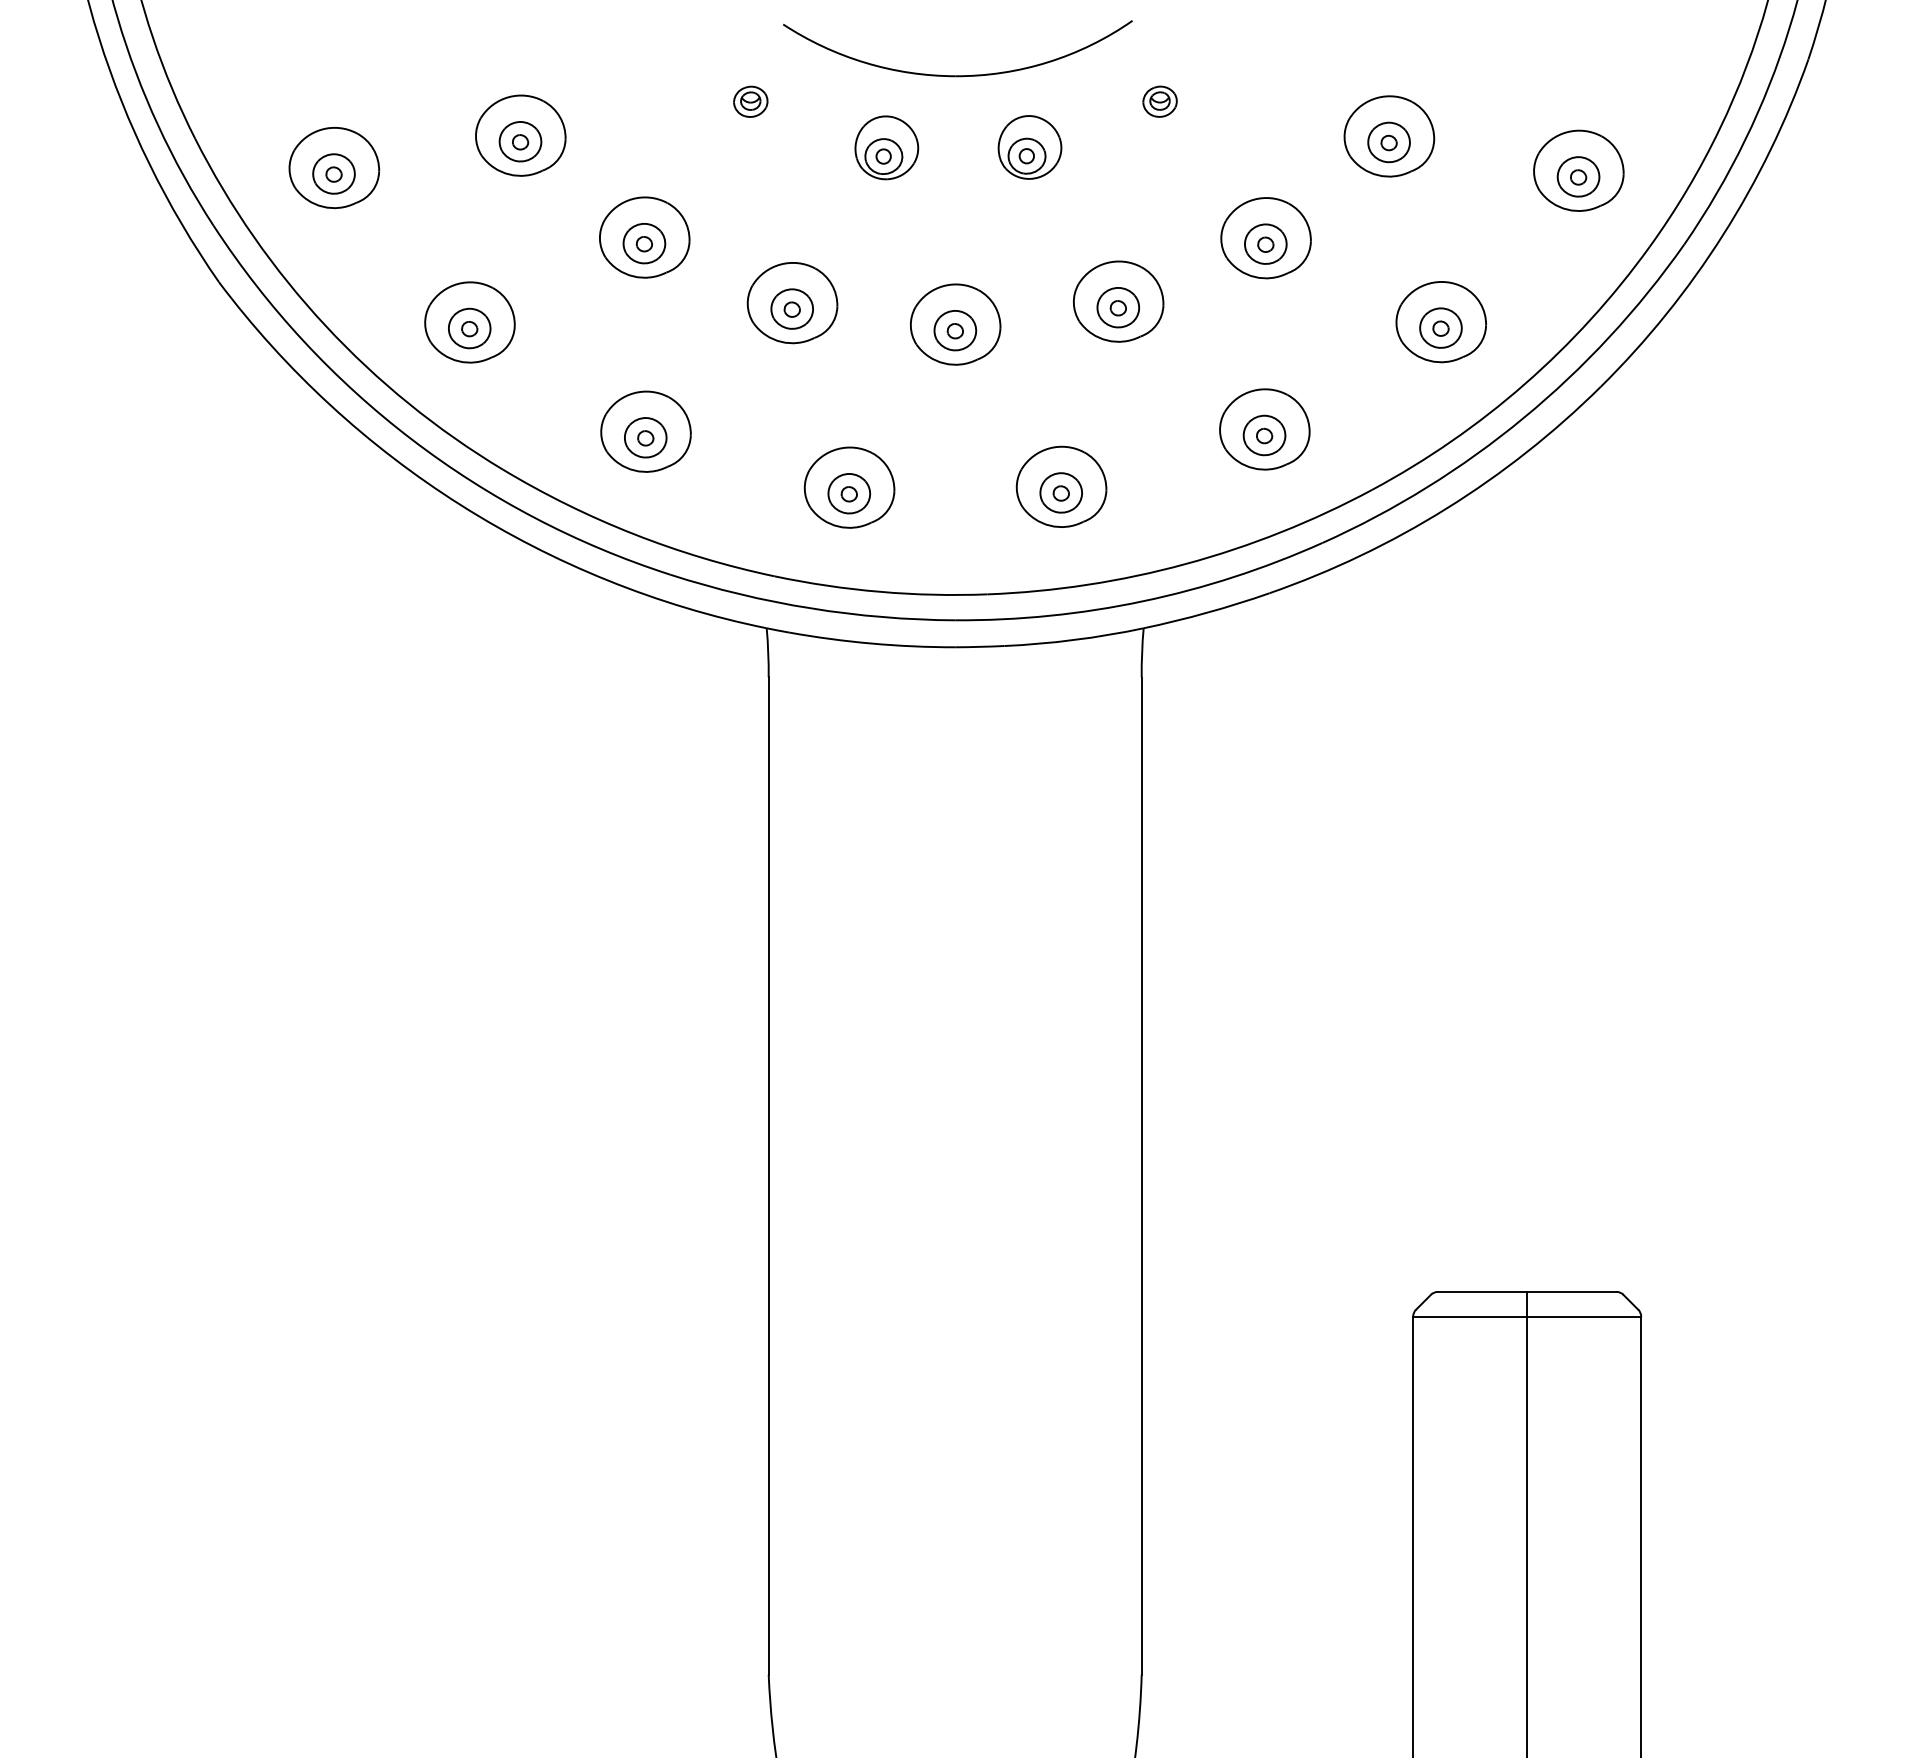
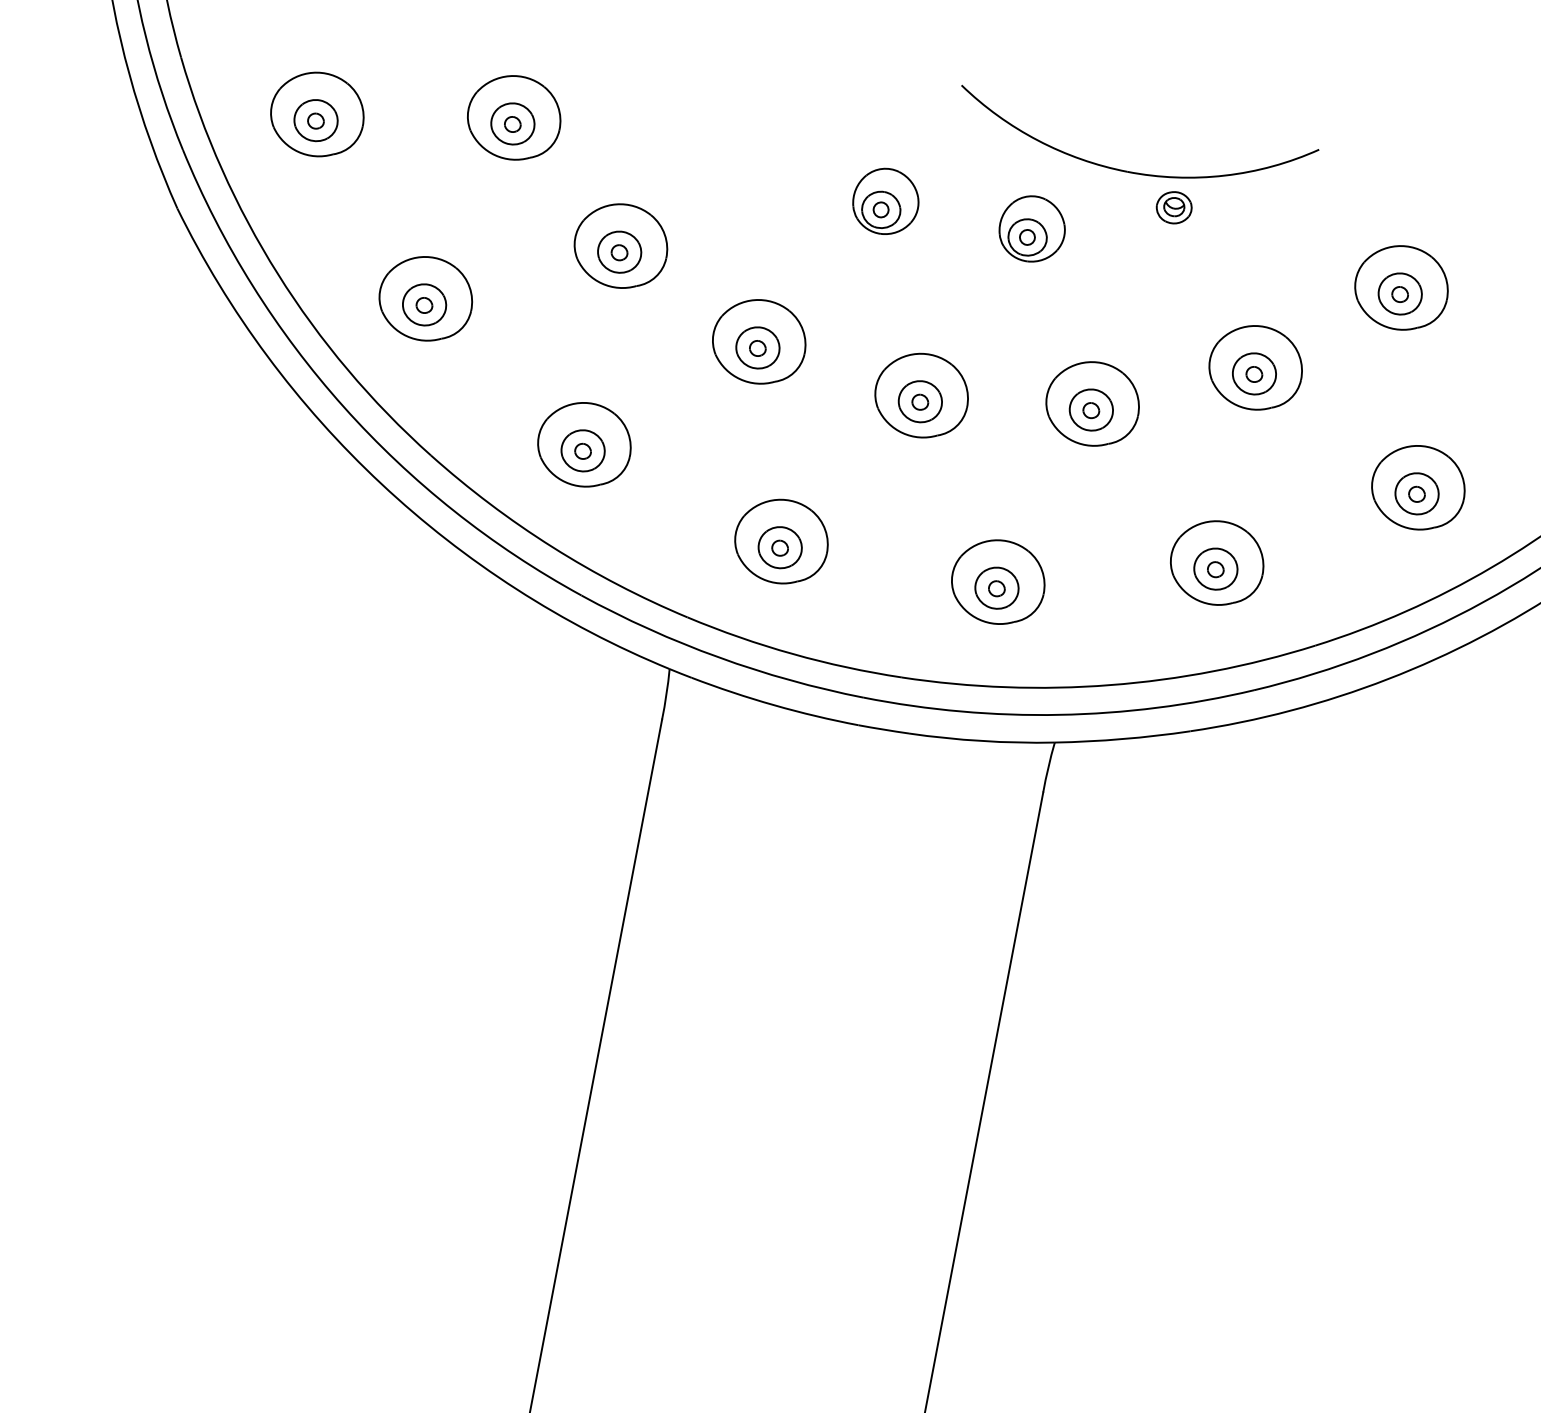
part: (957, 75) -> (1129, 171), moved
part: (750, 101) -> (755, 127), removed

